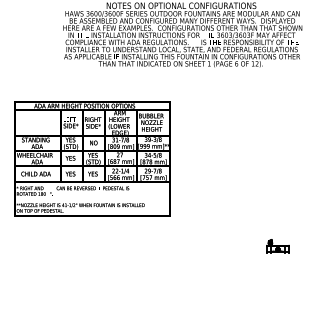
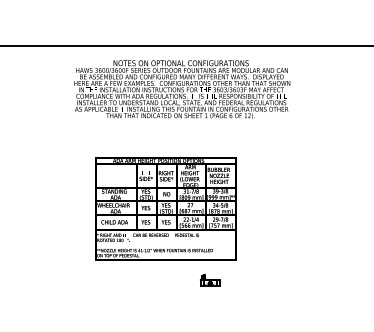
part: (92, 158) -> (165, 208), moved
part: (277, 245) -> (209, 279), moved

